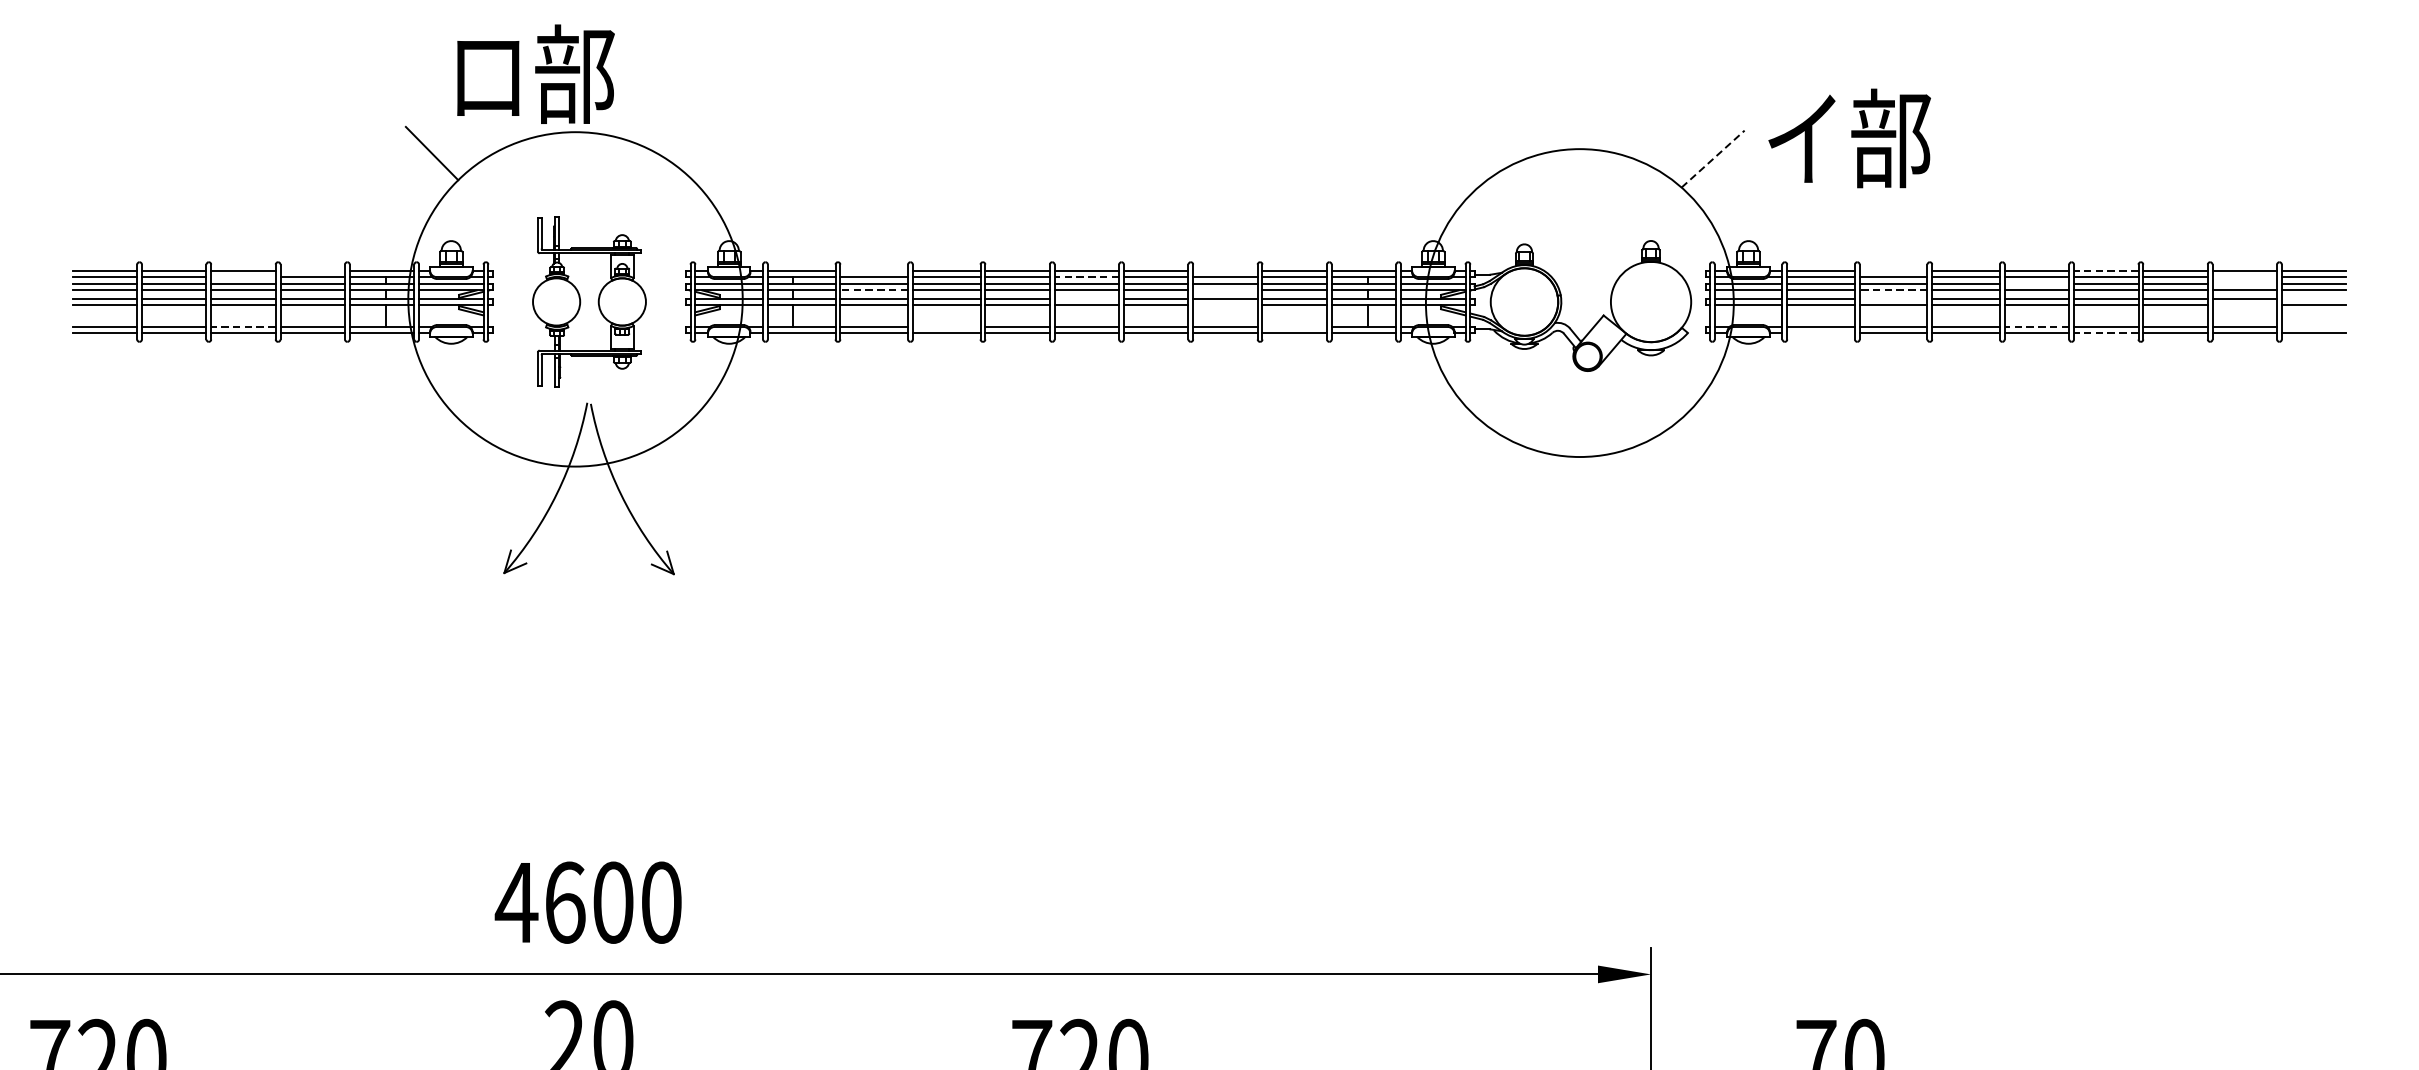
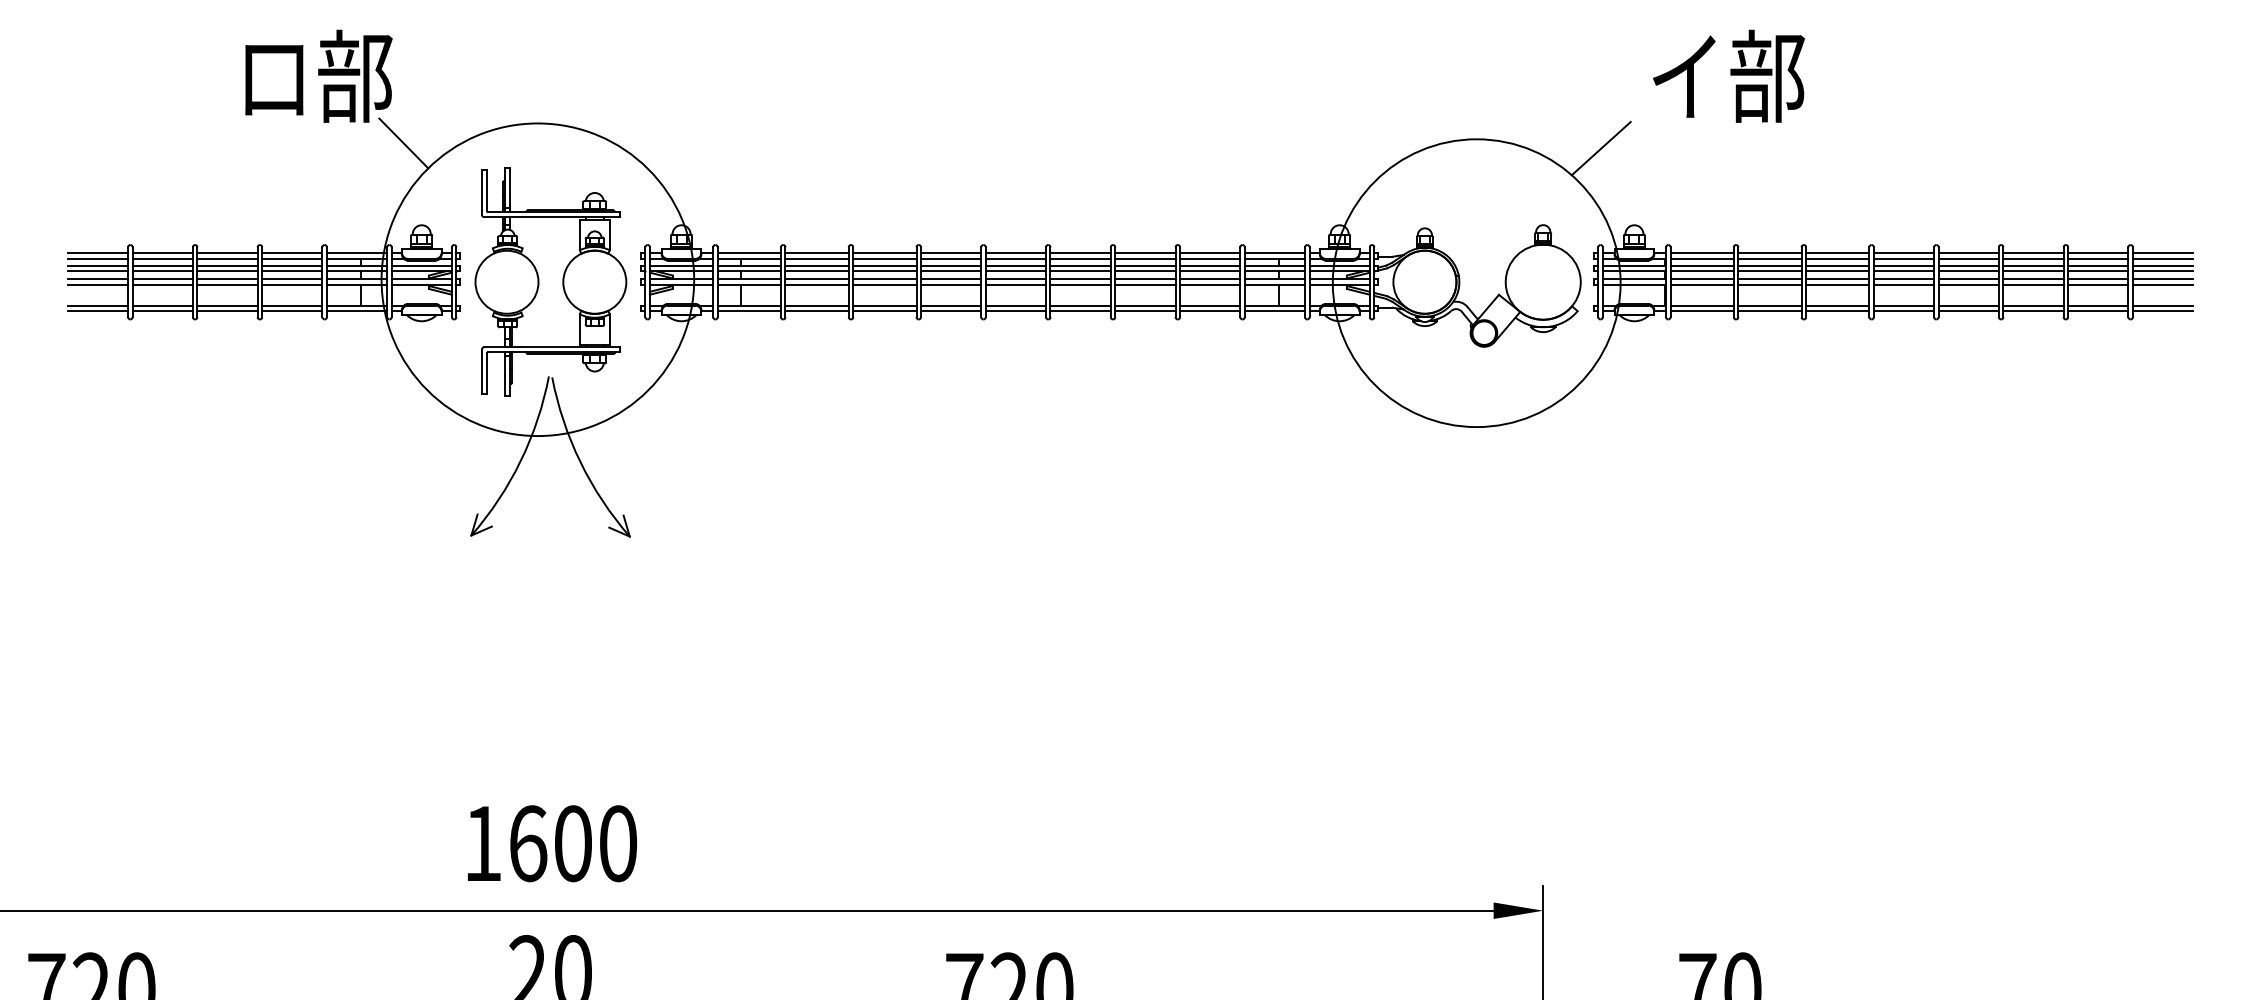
text: (535, 73) -> (318, 75), moved
text: (1849, 137) -> (1728, 75), moved
line: (1713, 158) -> (1601, 148), dashed -> solid
line: (313, 271) -> (292, 253), added
line: (873, 271) -> (816, 253), added
line: (1225, 271) -> (1145, 253), added
line: (1893, 271) -> (1769, 253), added
line: (2105, 271) -> (1968, 253), dashed -> solid
line: (243, 276) -> (227, 258), added
line: (1086, 276) -> (1015, 258), dashed -> solid
line: (2245, 276) -> (2098, 258), added
line: (2036, 284) -> (1903, 265), added
line: (2245, 284) -> (2098, 265), added
line: (874, 290) -> (817, 271), dashed -> solid
line: (1225, 290) -> (1145, 271), added
line: (1893, 290) -> (1769, 271), dashed -> solid
line: (1086, 299) -> (1015, 279), added
line: (1893, 299) -> (1769, 279), added
line: (2313, 299) -> (2162, 279), added
part: (589, 301) -> (550, 281), size x1.43
line: (1225, 305) -> (1145, 285), added
line: (2245, 305) -> (2098, 285), added
line: (243, 326) -> (227, 305), dashed -> solid
line: (946, 326) -> (884, 305), added
line: (1295, 326) -> (1210, 305), added
line: (2036, 326) -> (1903, 305), dashed -> solid
line: (2313, 326) -> (2162, 305), added
line: (1820, 333) -> (1701, 311), added
line: (2105, 333) -> (1968, 311), dashed -> solid
text: (516, 902) -> (482, 843), 4600 -> 1600

